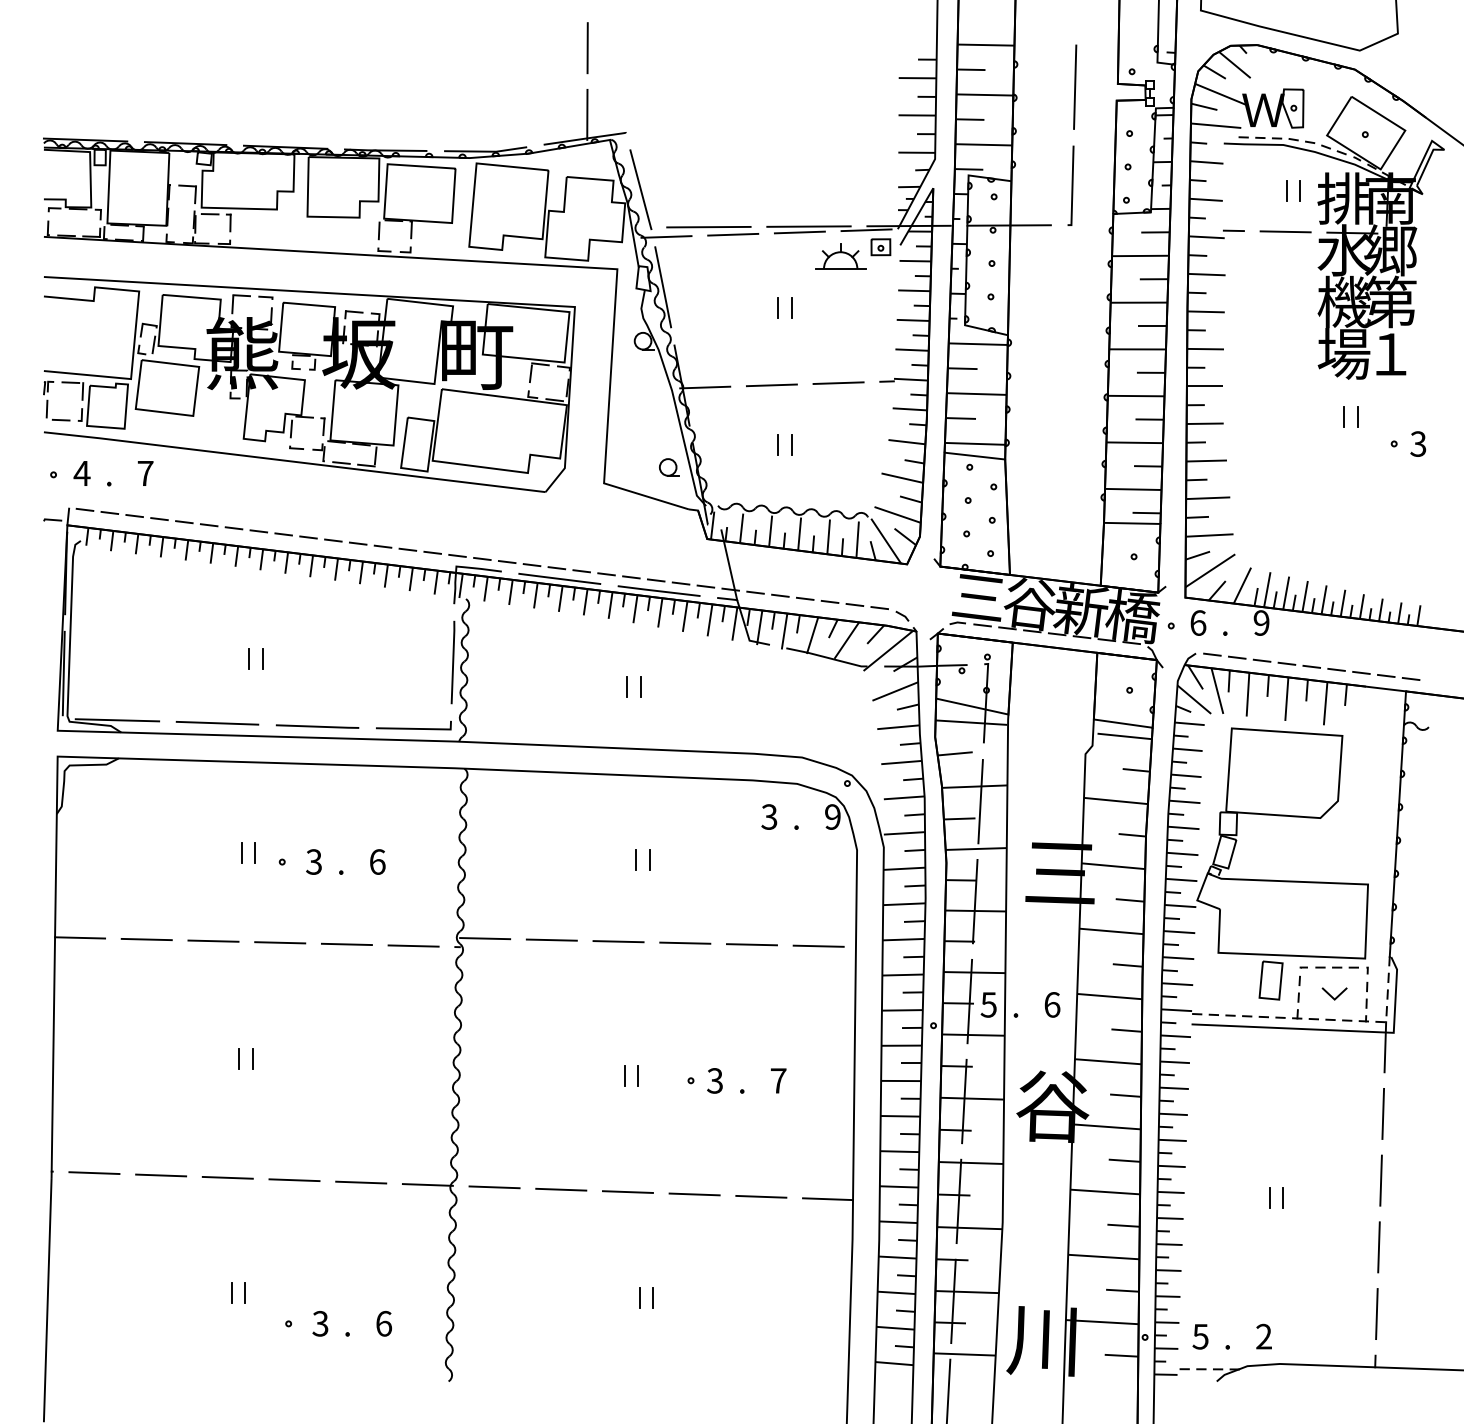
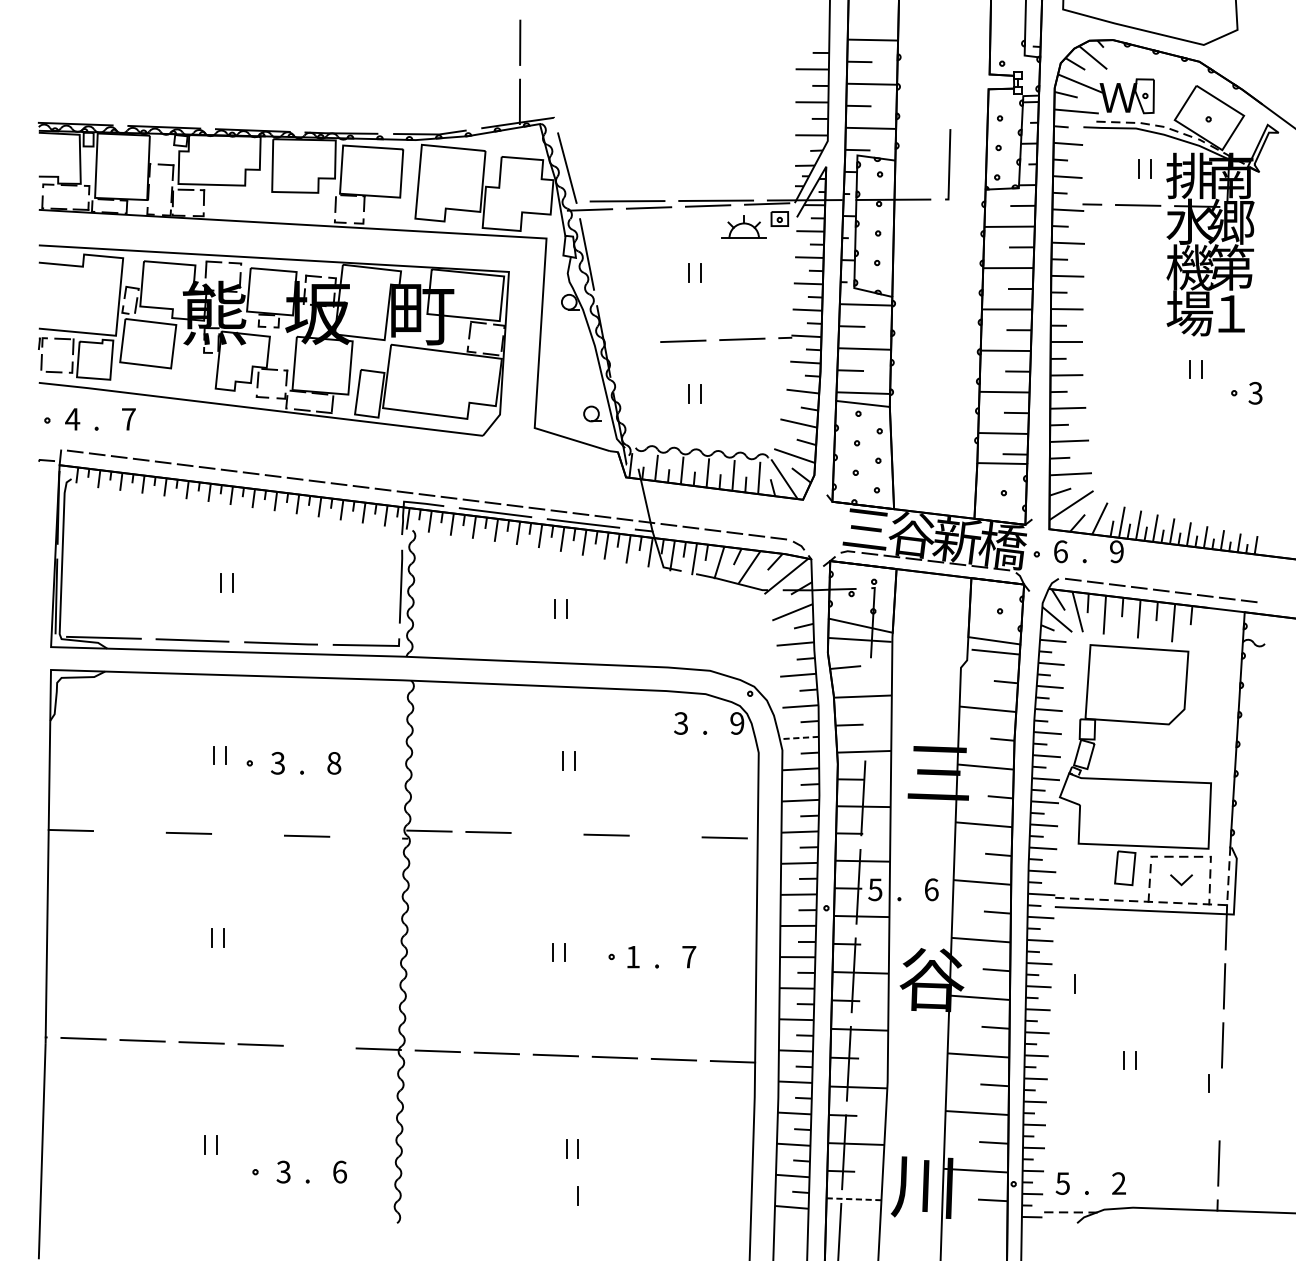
line: (1075, 86) -> (952, 76), removed
line: (705, 387) -> (624, 343), removed
line: (980, 801) -> (867, 709), removed
line: (904, 833) -> (800, 738), solid -> dashed
text: (377, 861) -> (334, 762), 6 -> 8
line: (146, 939) -> (129, 831), removed
line: (618, 941) -> (547, 833), removed
line: (280, 942) -> (248, 834), removed
line: (751, 944) -> (665, 836), removed
line: (413, 945) -> (366, 837), removed
text: (714, 1080) -> (632, 956), 3 -> 1
line: (1213, 1111) -> (1074, 984), added
line: (361, 1182) -> (319, 1047), removed
line: (1365, 1223) -> (1208, 1083), added
line: (1378, 1247) -> (1220, 1104), removed
line: (652, 1350) -> (577, 1195), added
line: (964, 1354) -> (853, 1199), solid -> dashed

